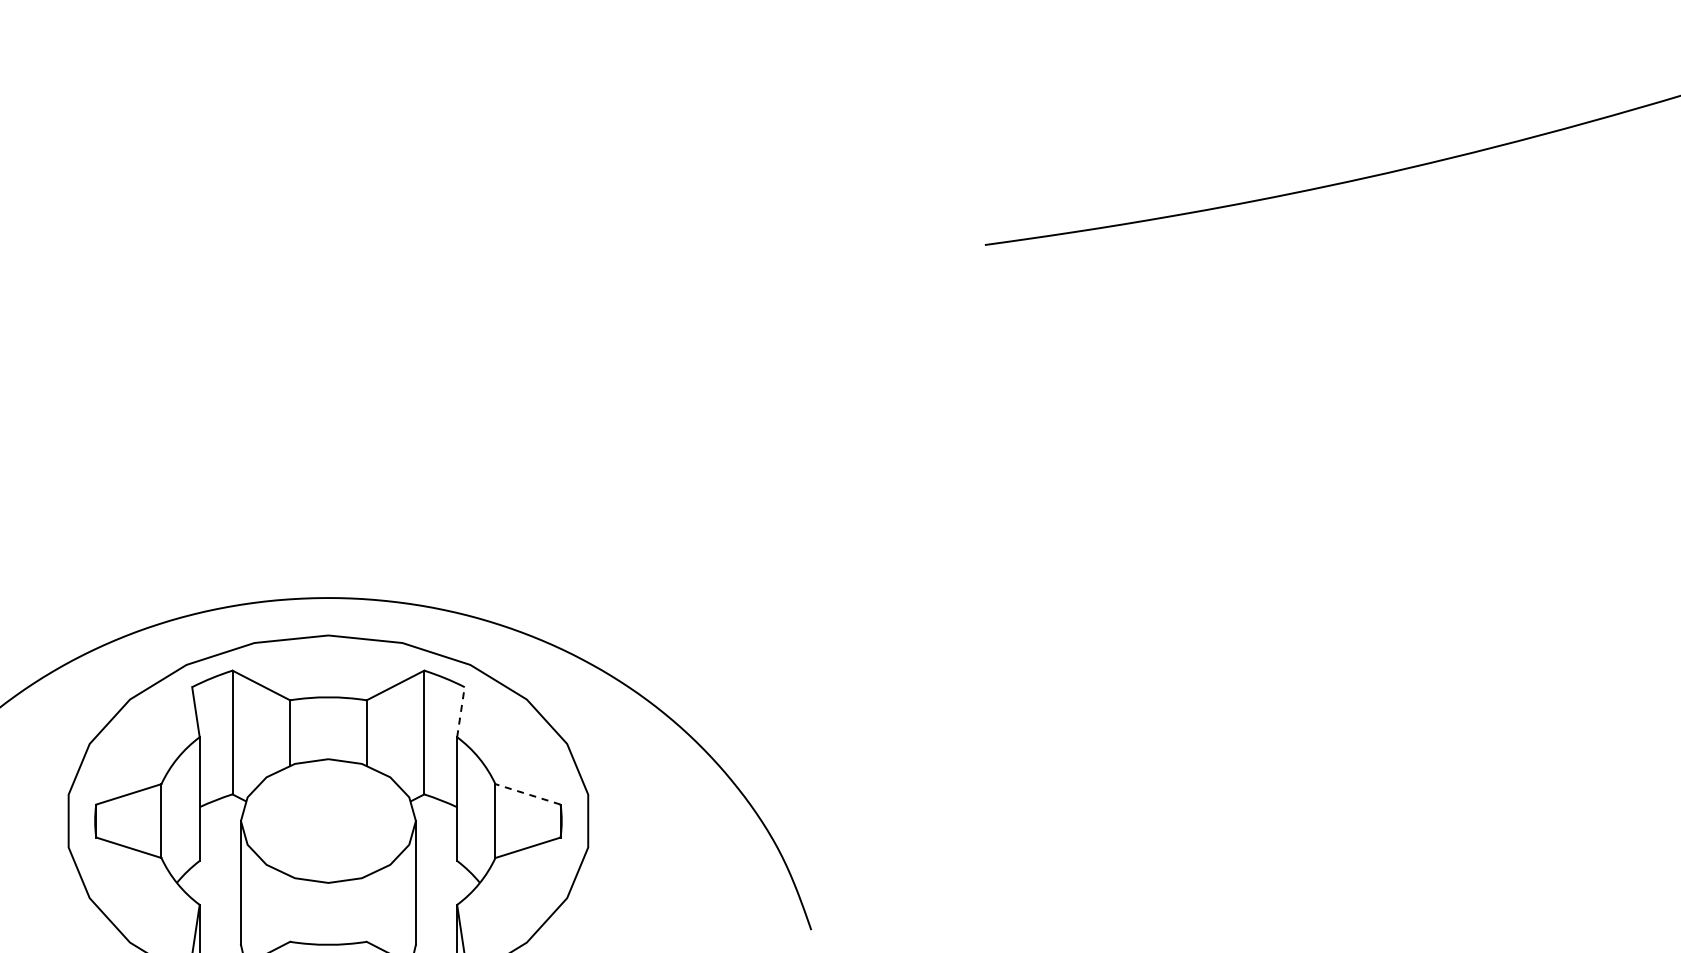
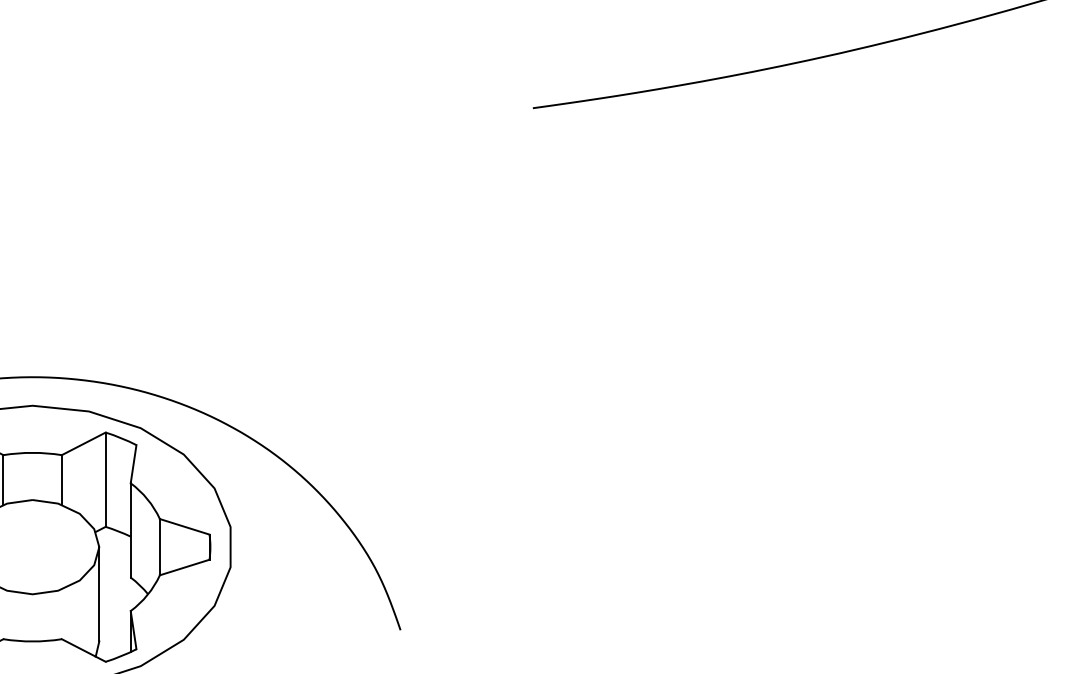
line: (461, 711) -> (134, 463), dashed -> solid
line: (527, 794) -> (184, 526), dashed -> solid

